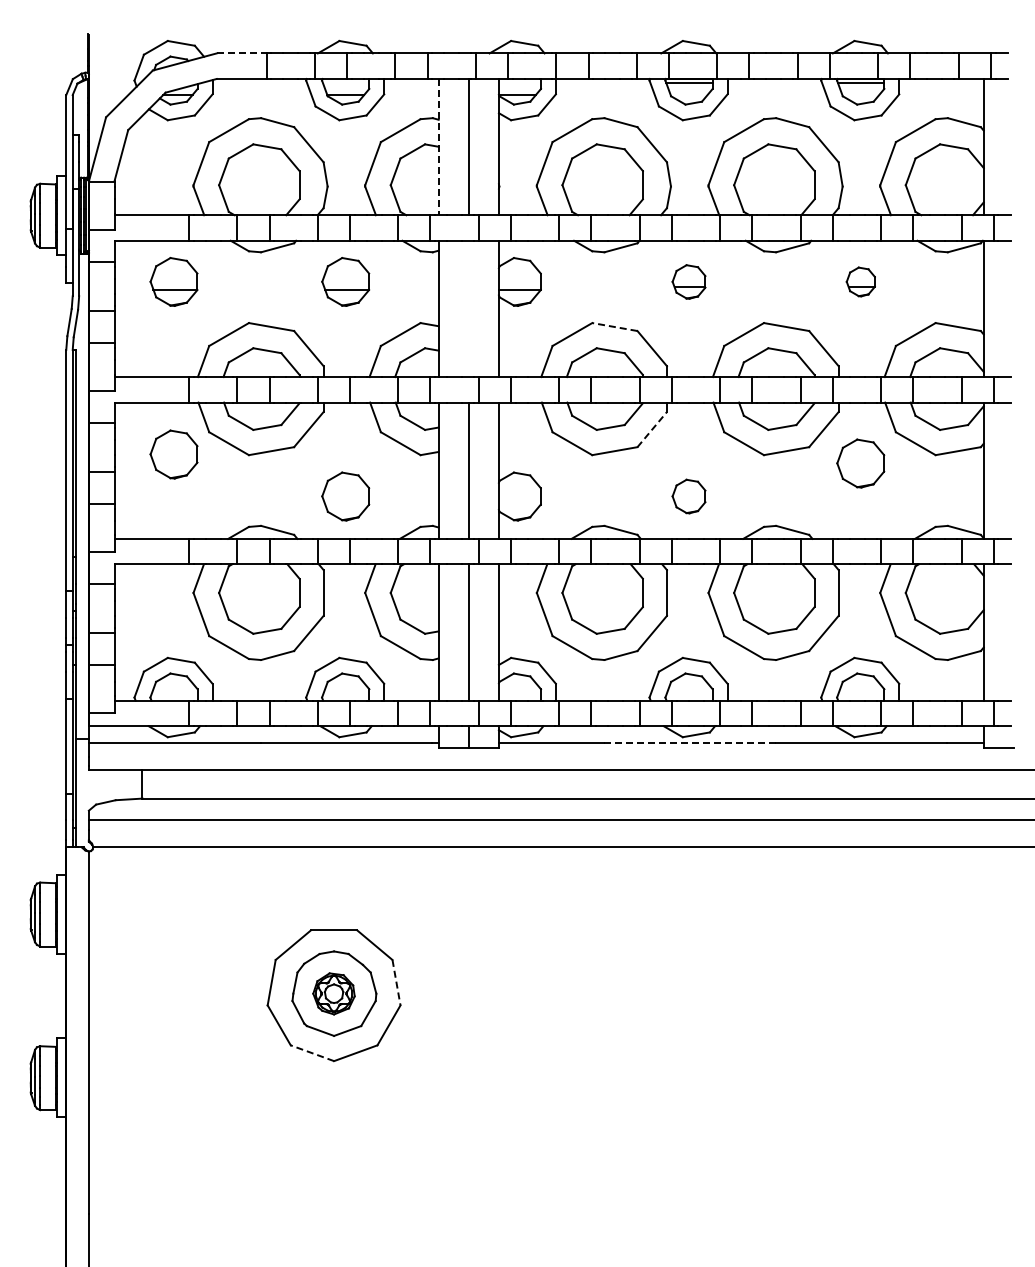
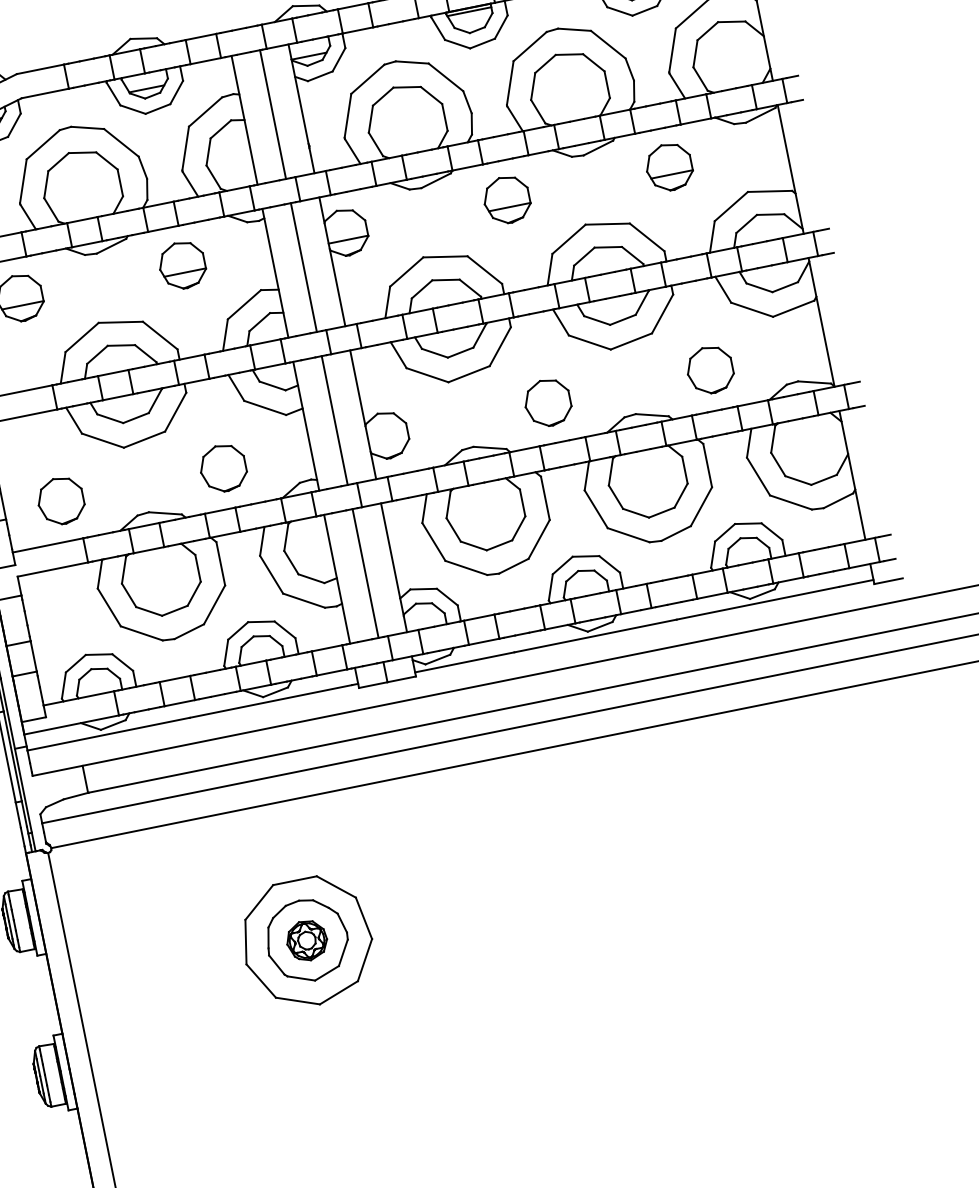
line: (241, 53) -> (40, 69), dashed -> solid
line: (438, 147) -> (244, 120), dashed -> solid
part: (688, 281) -> (506, 199), size x1.43
part: (860, 281) -> (668, 166), size x1.67
line: (468, 308) -> (303, 267), added
line: (614, 327) -> (445, 257), dashed -> solid
line: (652, 429) -> (500, 346), dashed -> solid
part: (173, 454) -> (60, 501), moved
part: (860, 463) -> (709, 370), moved
part: (688, 496) -> (547, 403), size x1.43
line: (689, 743) -> (595, 636), dashed -> solid
line: (396, 983) -> (364, 919), dashed -> solid
line: (311, 1053) -> (297, 1001), dashed -> solid

